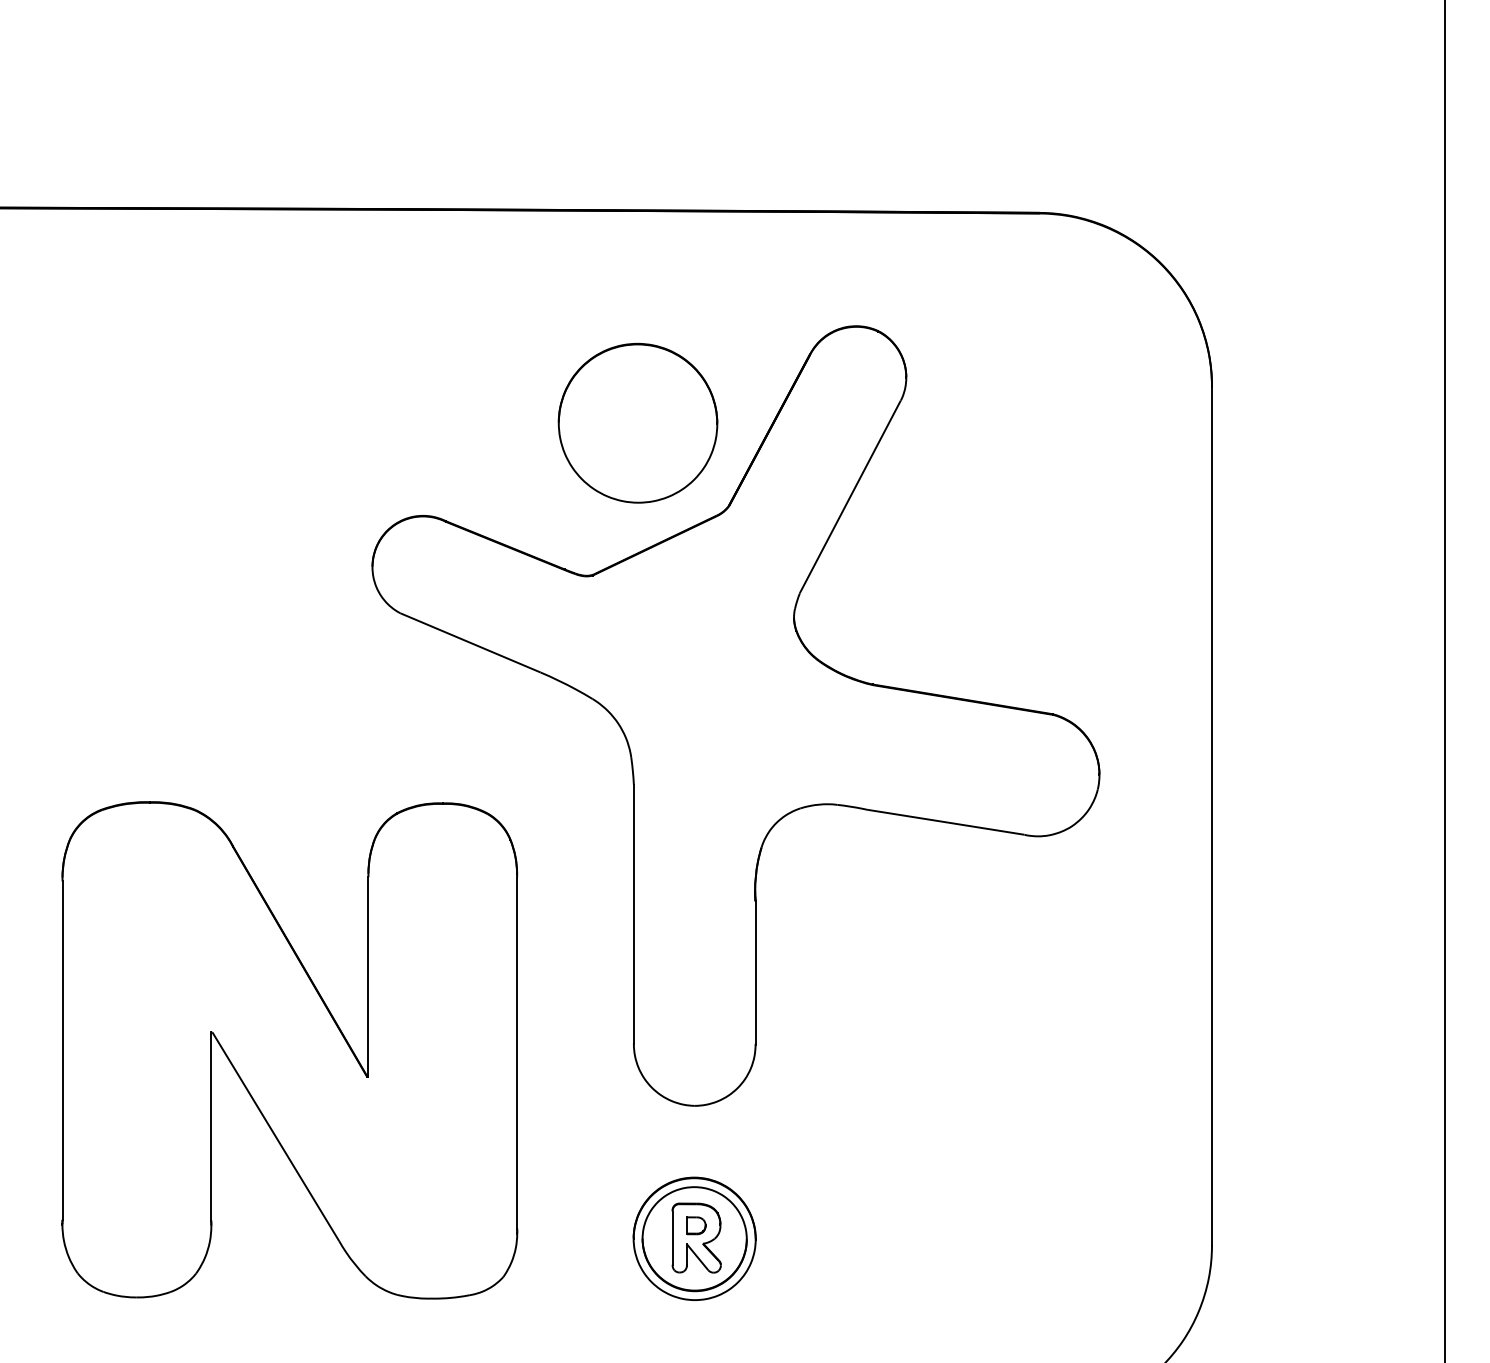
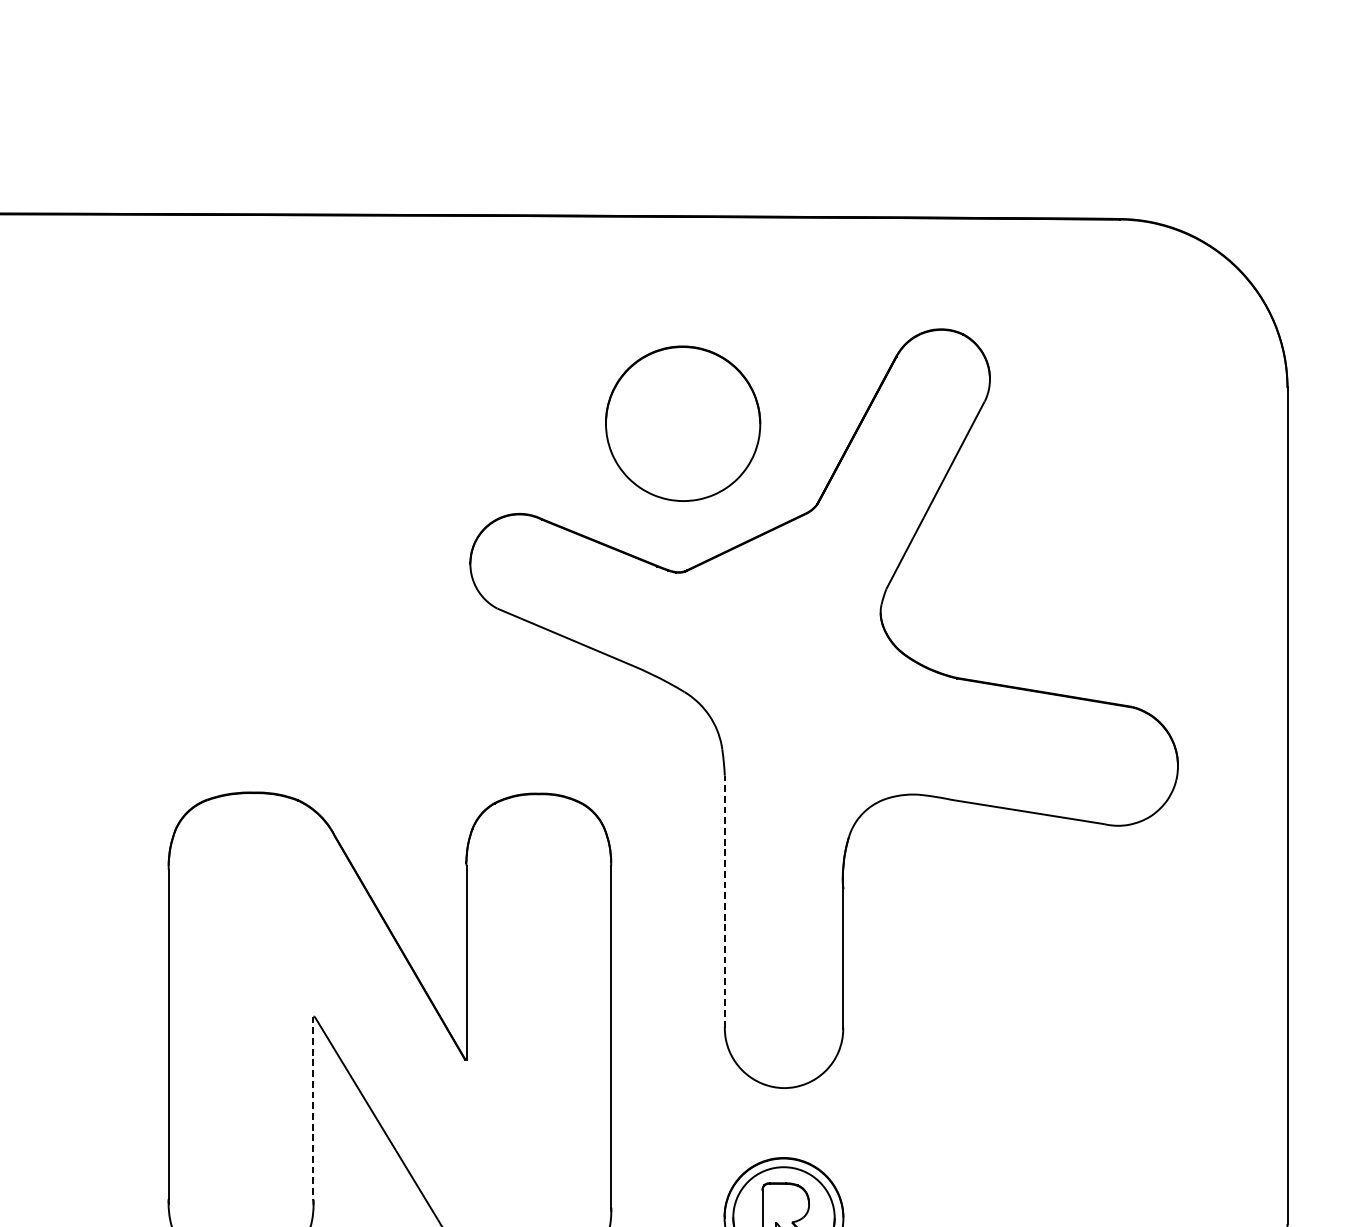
part: (637, 422) -> (682, 422), moved
line: (633, 913) -> (724, 900), solid -> dashed
line: (211, 1127) -> (313, 1109), solid -> dashed
part: (696, 1225) -> (785, 1204), removed

